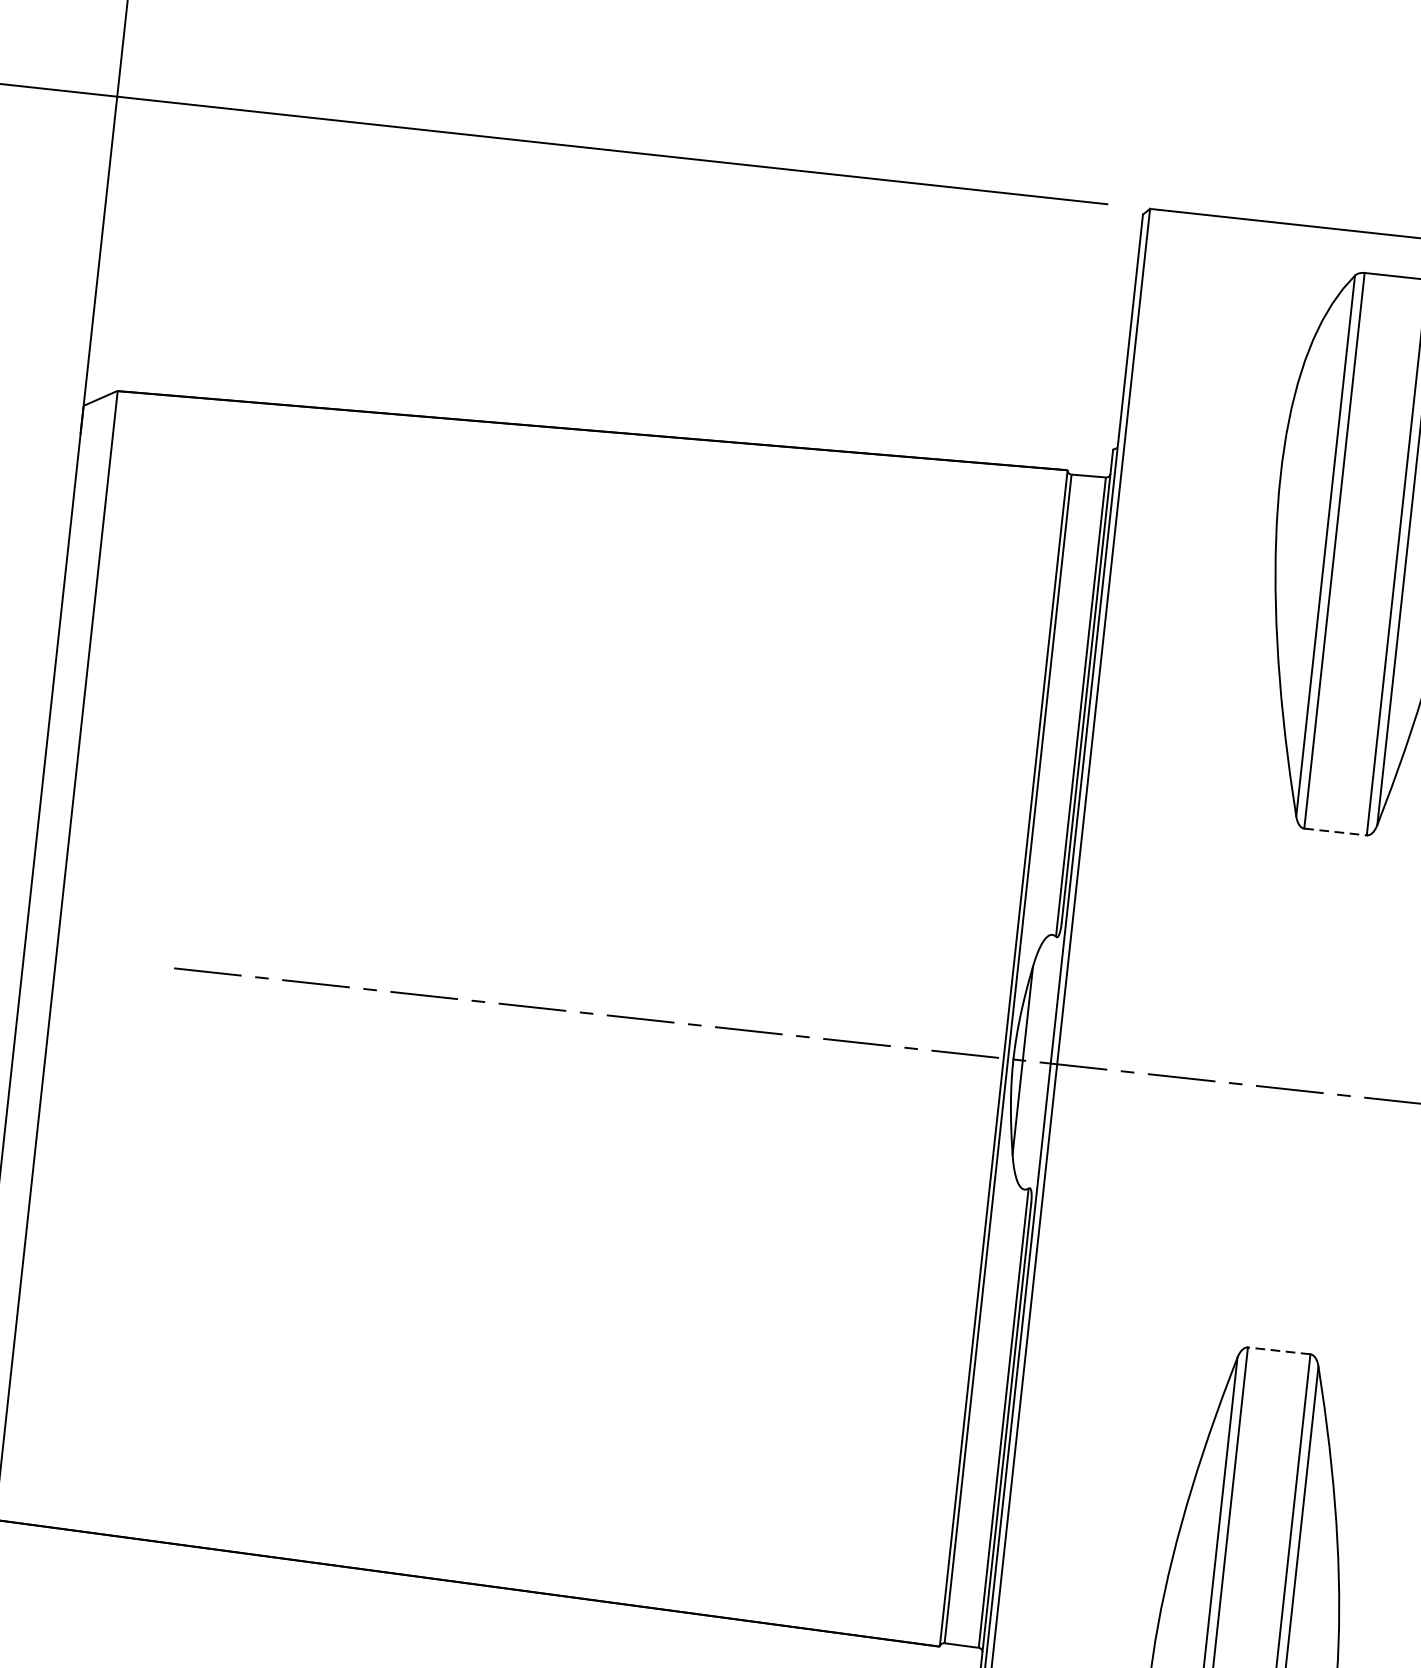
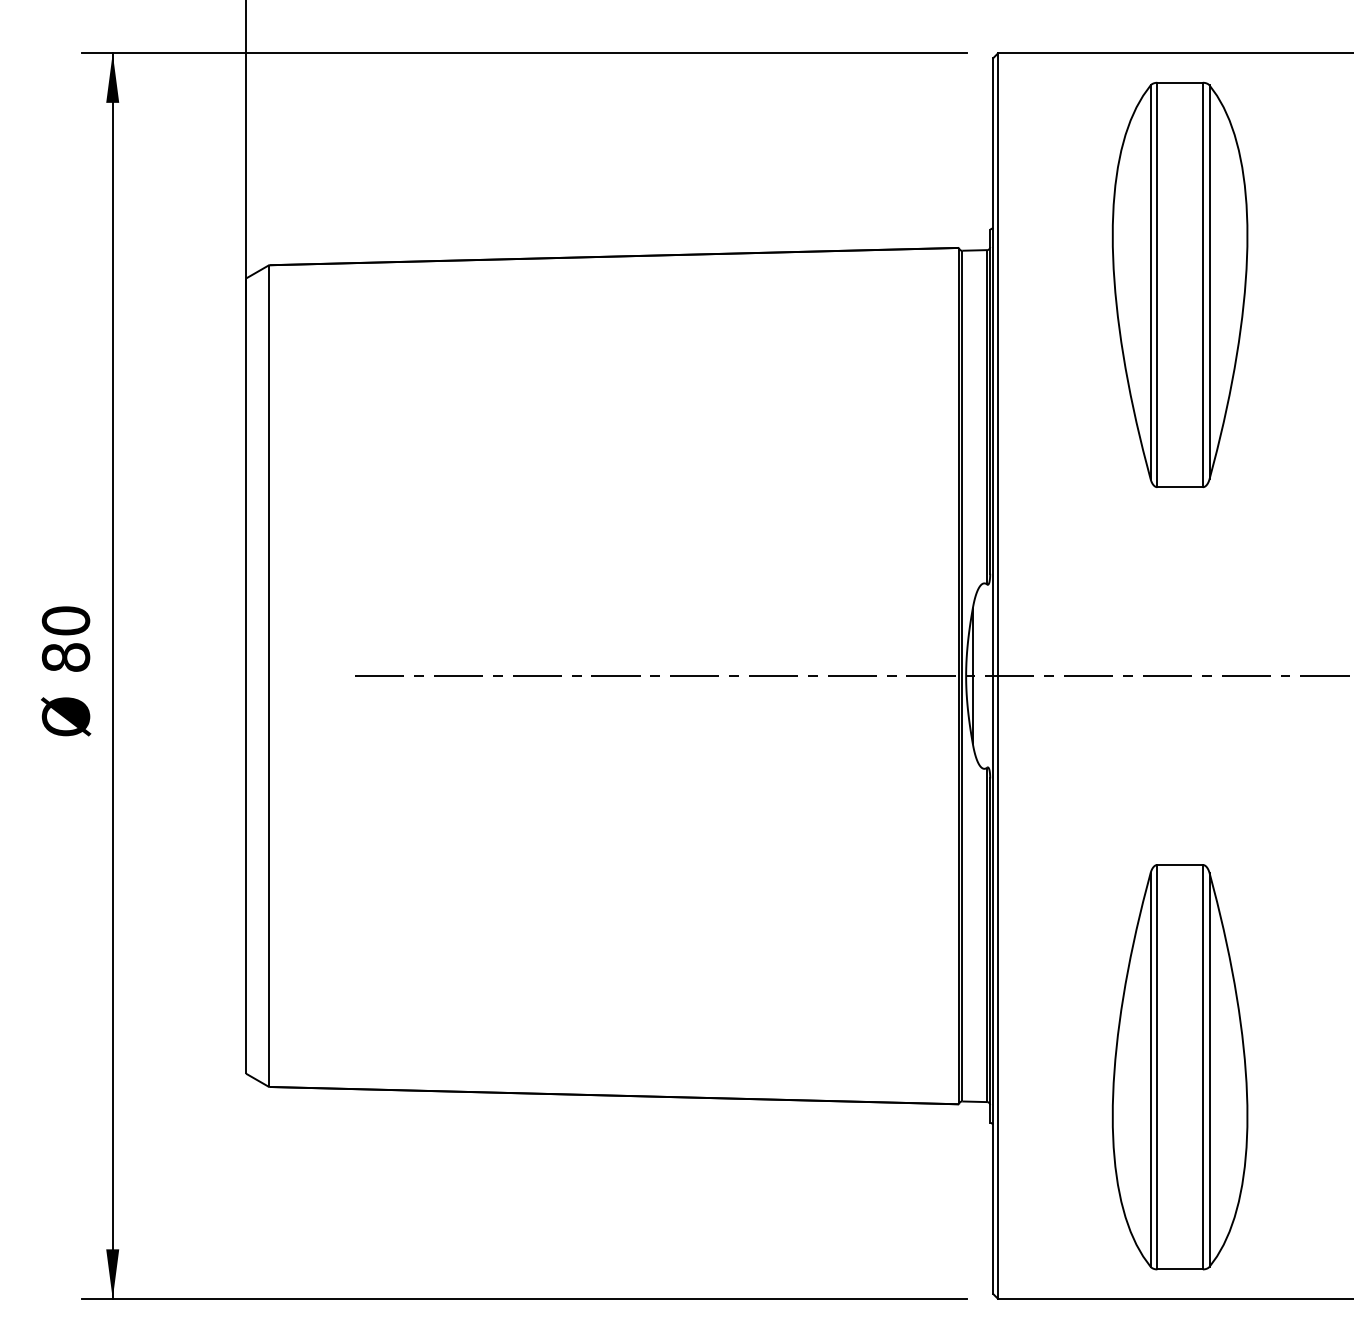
line: (1336, 832) -> (1180, 487), dashed -> solid
line: (1279, 1350) -> (1180, 864), dashed -> solid

